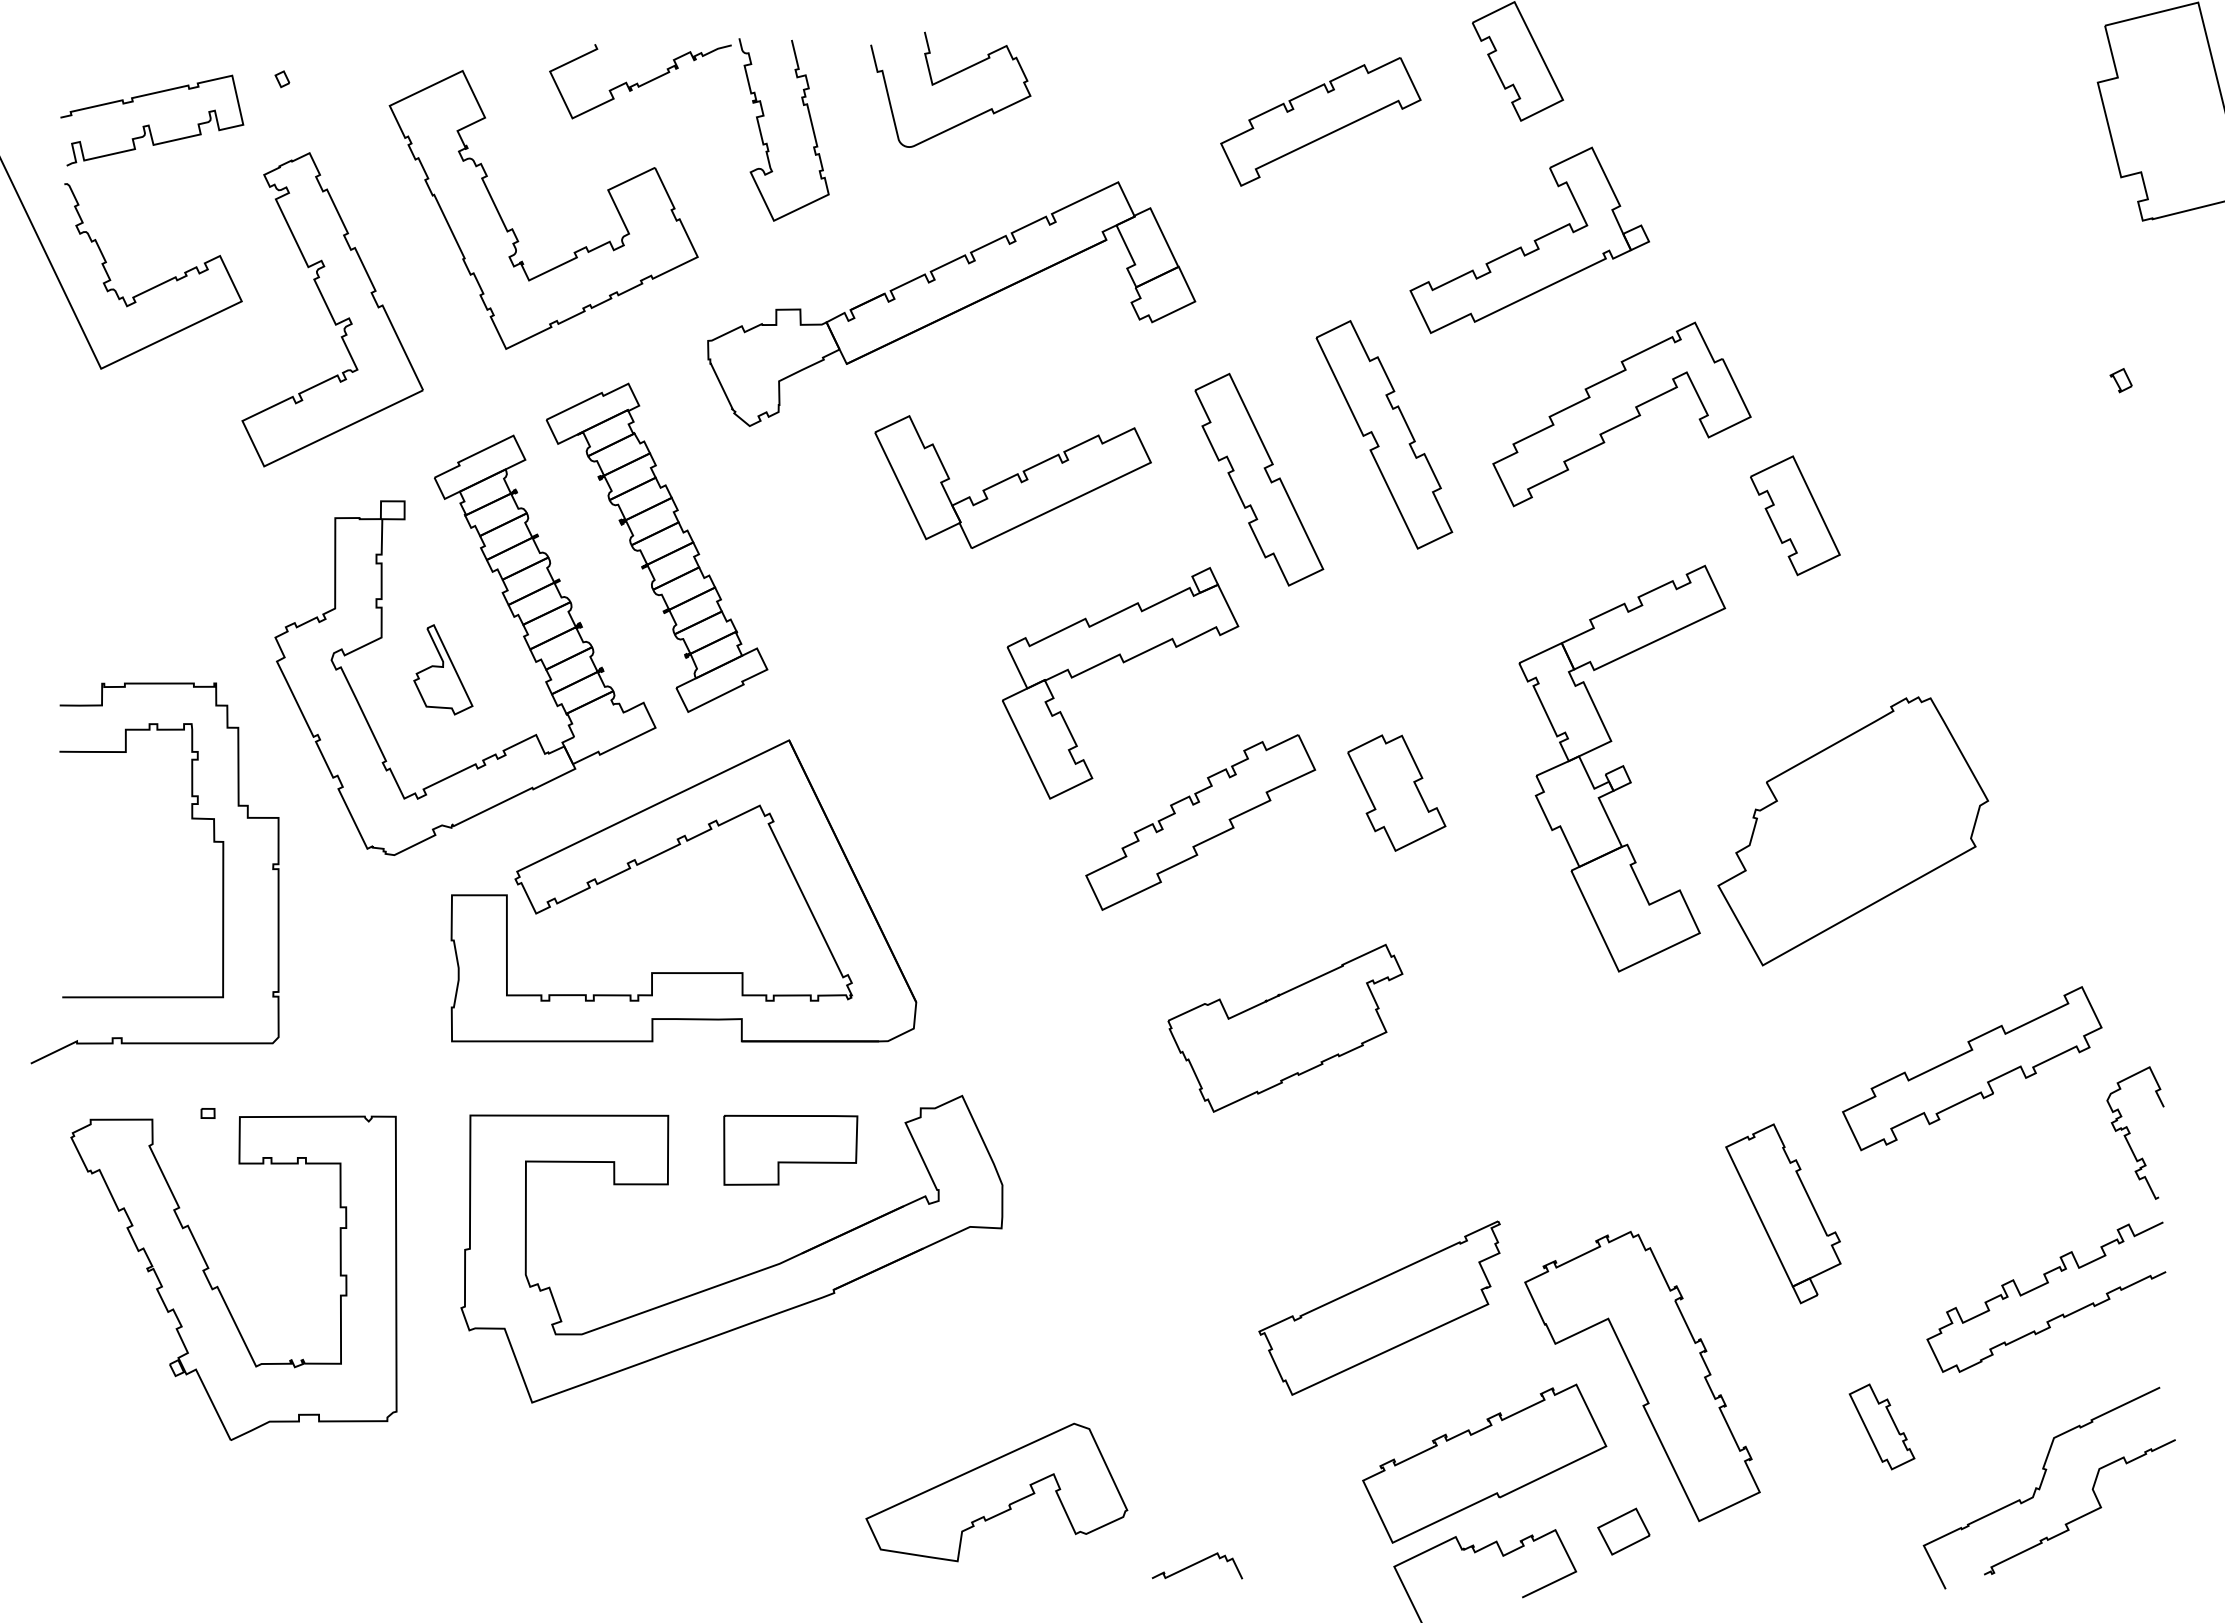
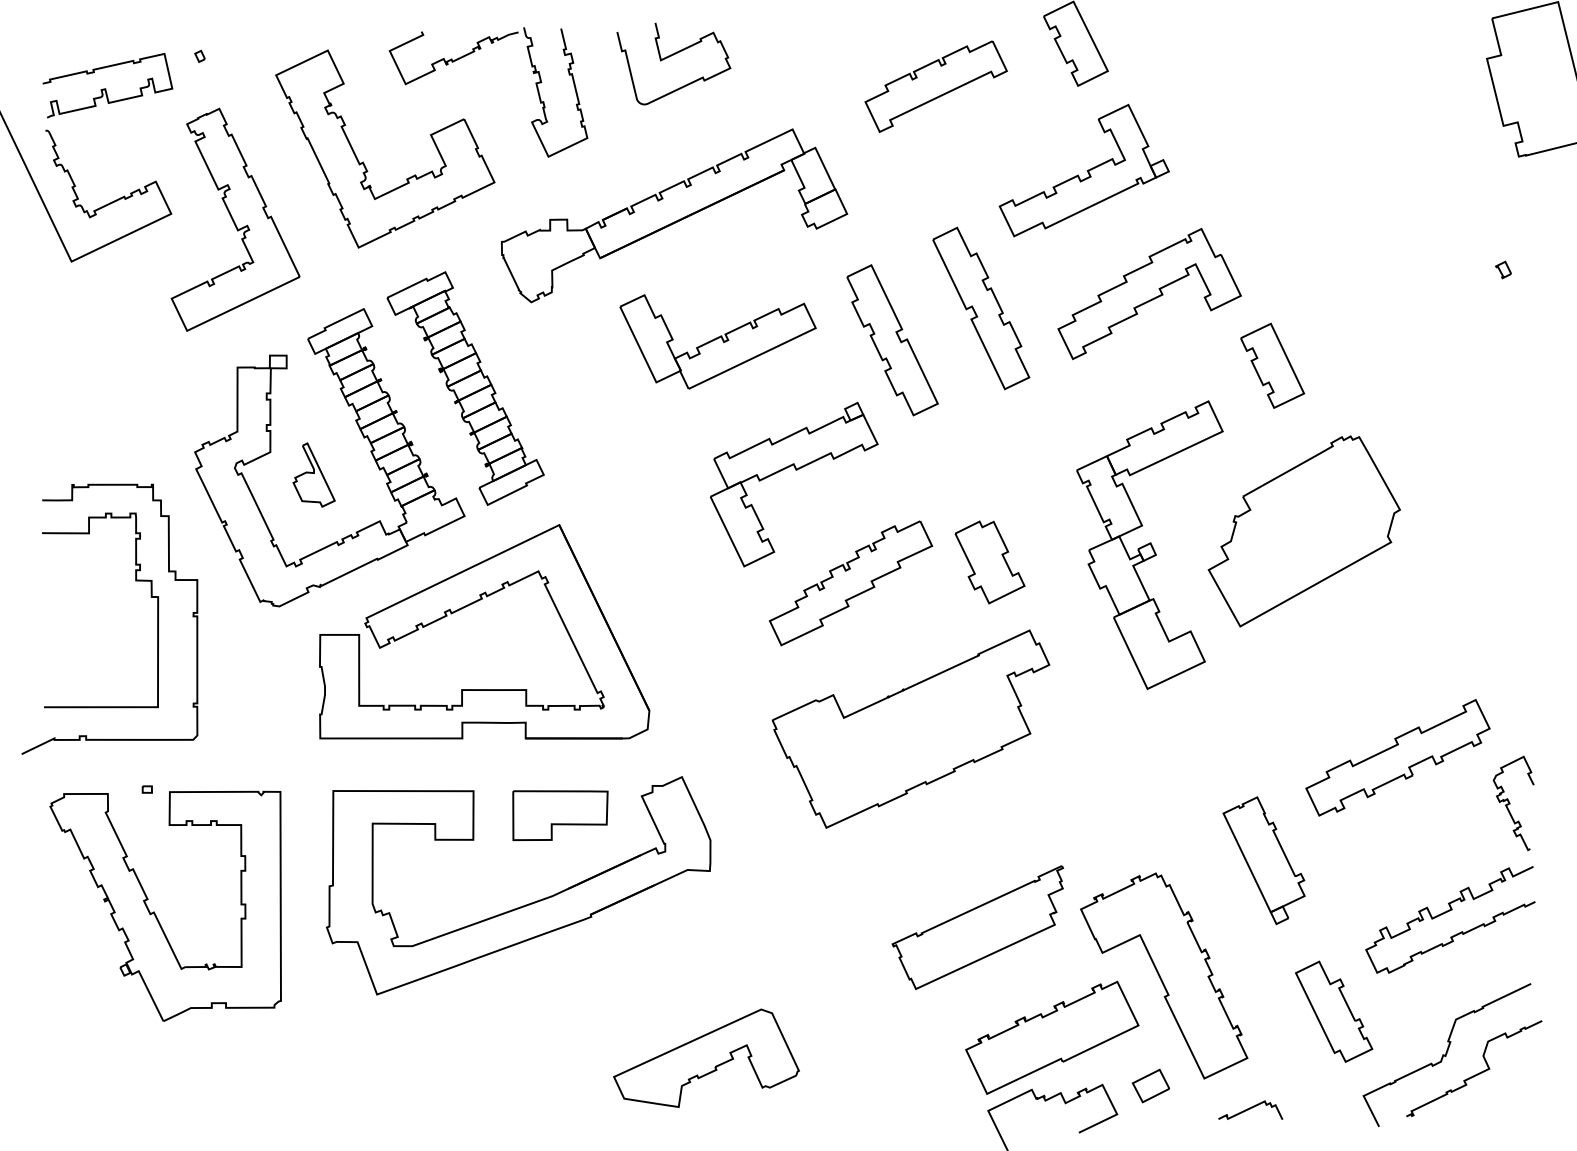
part: (1853, 831) -> (1304, 531), moved
part: (1285, 1028) -> (911, 729), size x1.67
part: (1881, 1426) -> (1333, 1011), size x1.67
curve: (1196, 1564) -> (1249, 1109), moved

